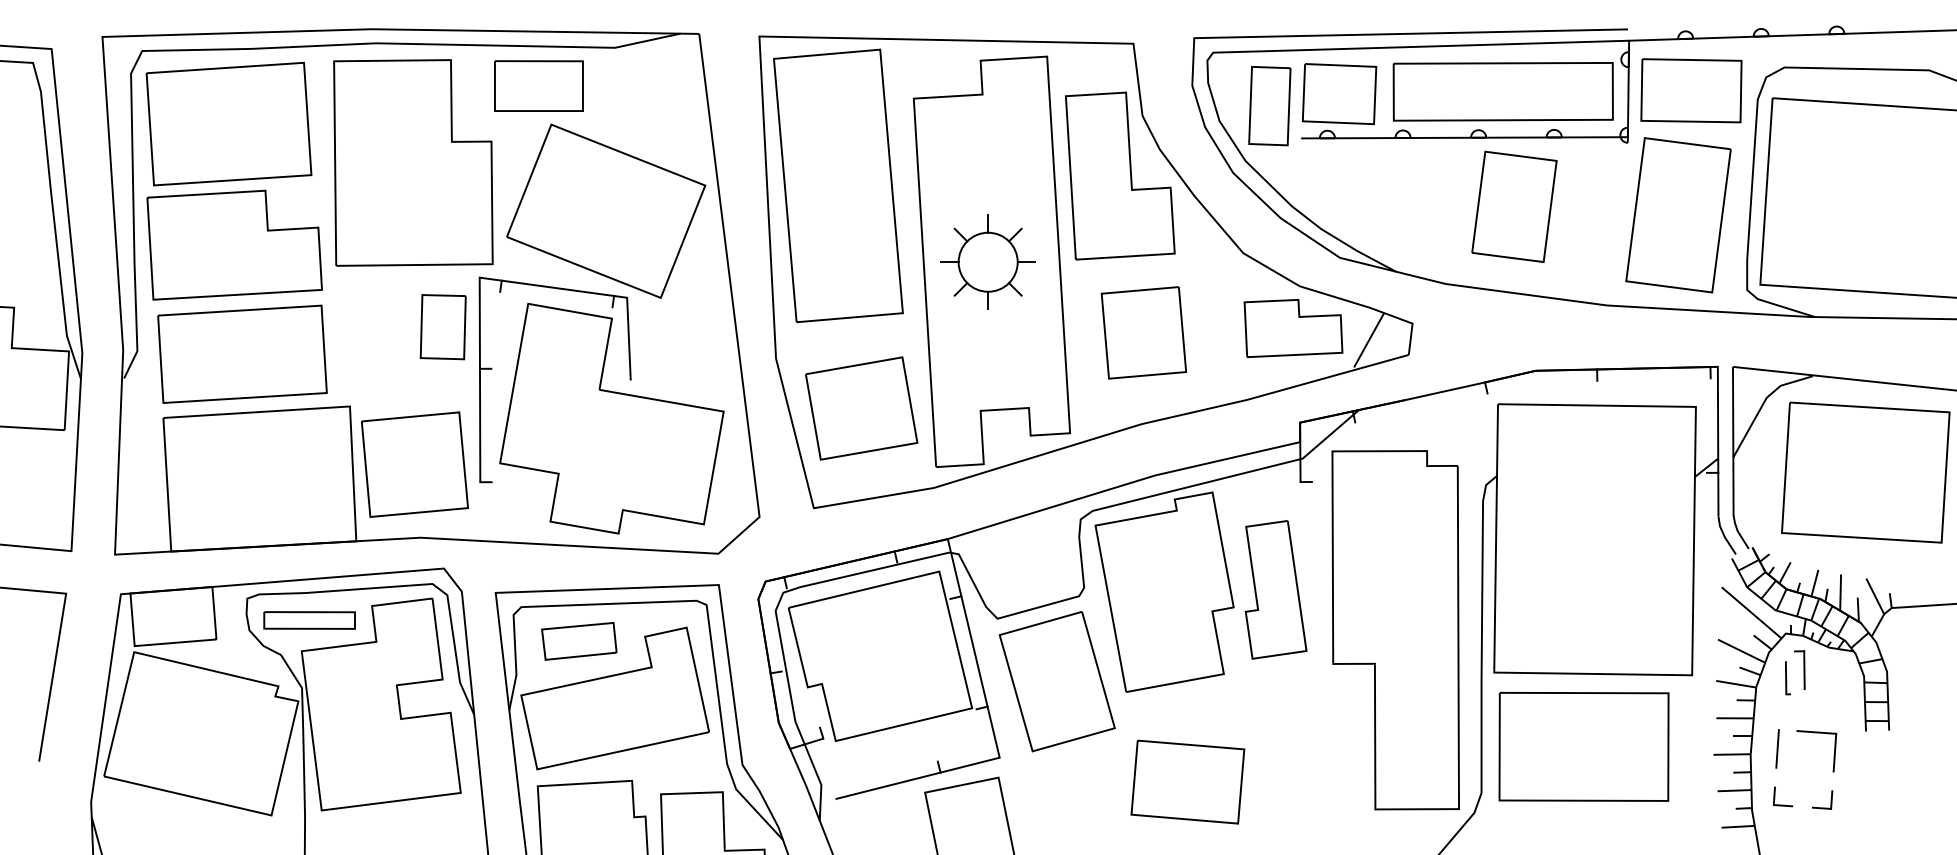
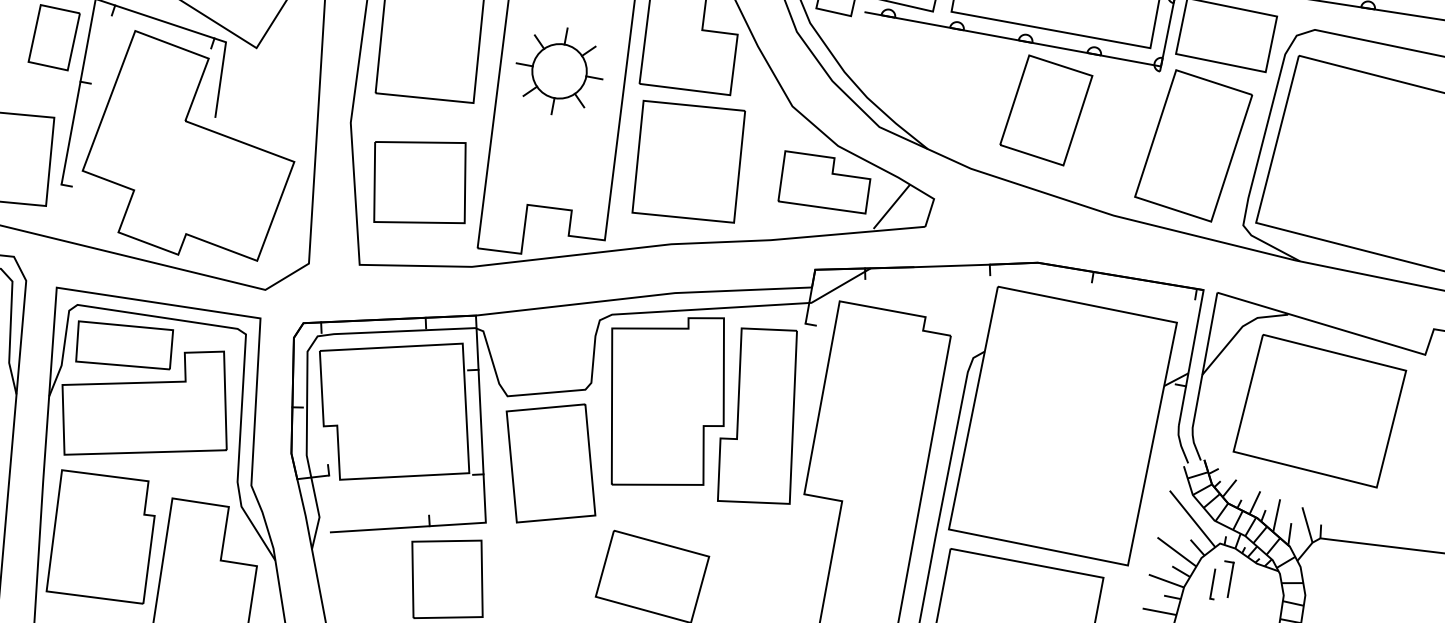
part: (1143, 332) -> (688, 161), size x1.43
part: (1275, 589) -> (764, 416), size x1.43
part: (579, 641) -> (124, 345), size x1.43

